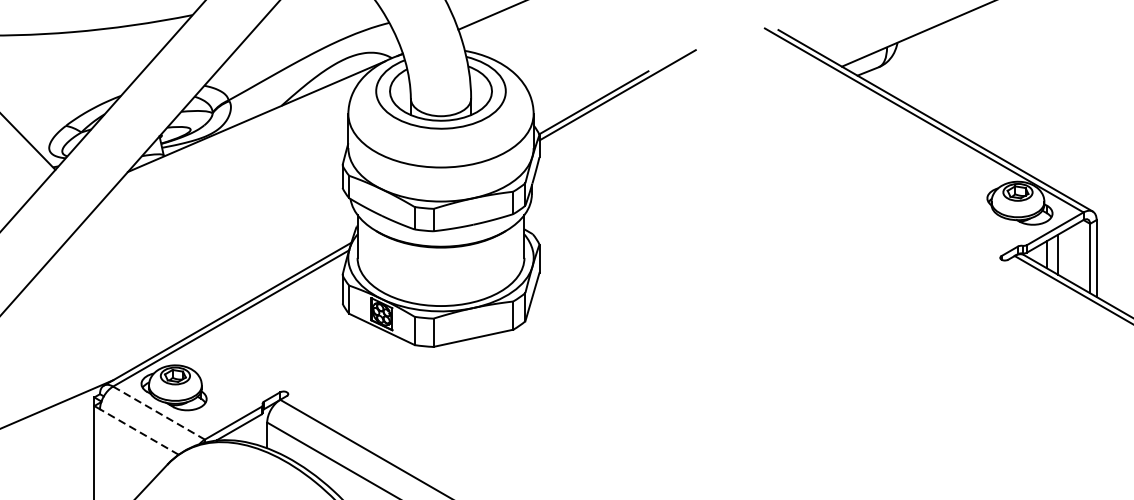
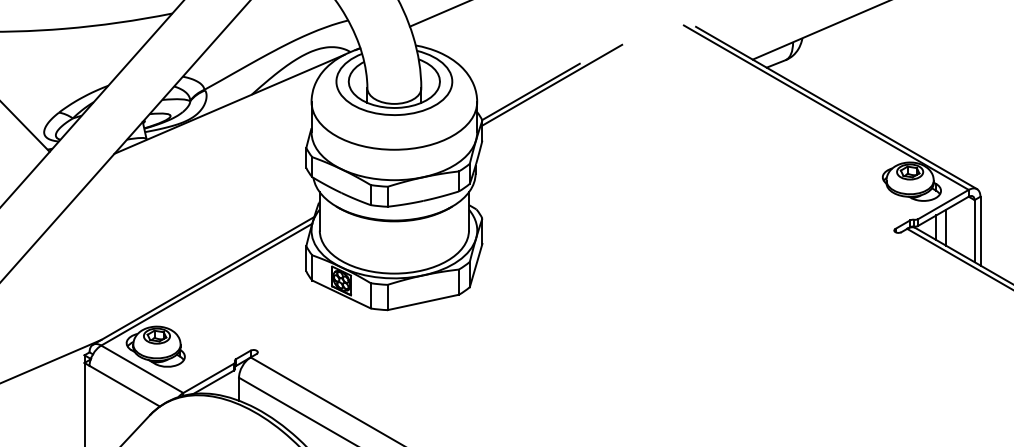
line: (159, 413) -> (142, 369), dashed -> solid
line: (139, 432) -> (124, 386), dashed -> solid

